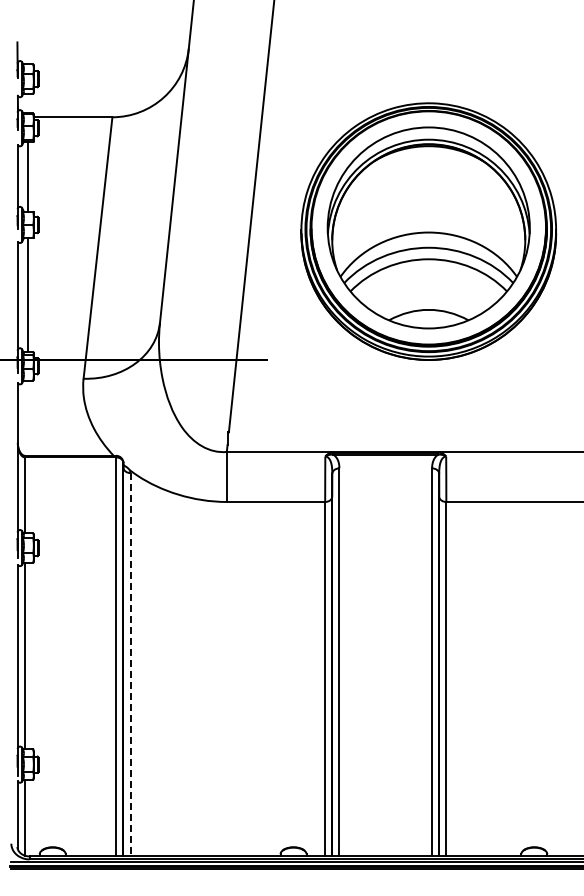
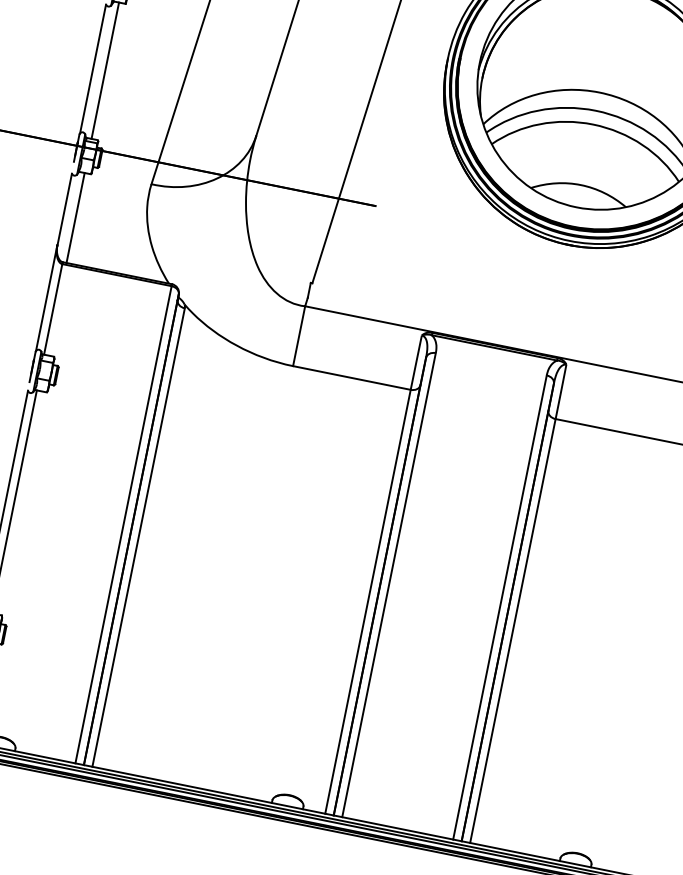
line: (28, 417) -> (76, 217), added
line: (130, 664) -> (138, 537), dashed -> solid

